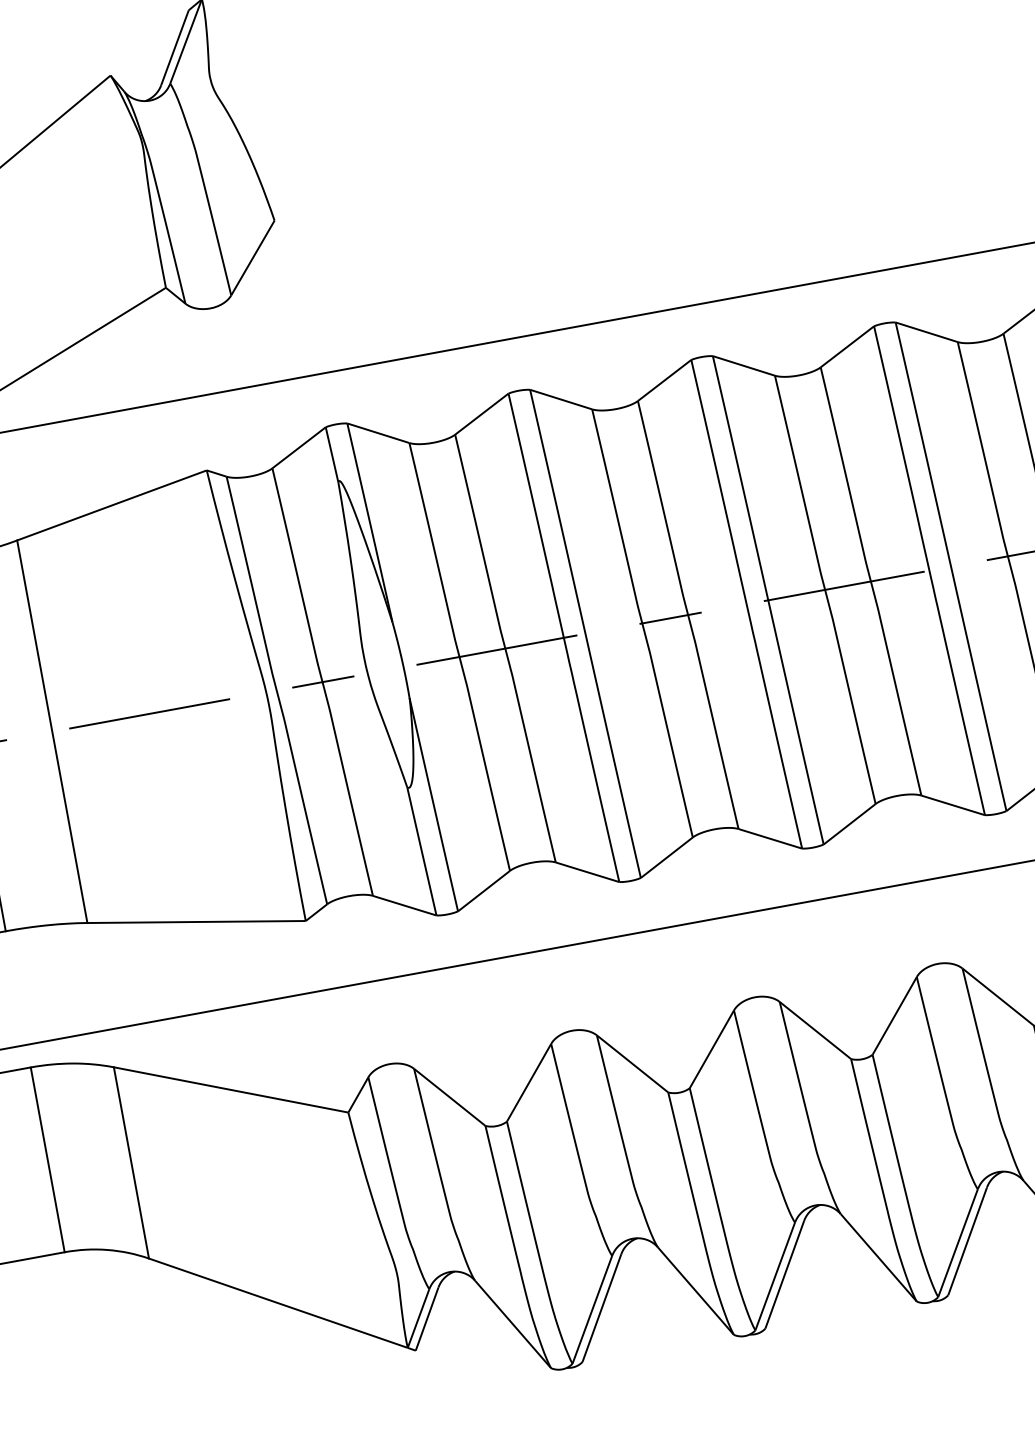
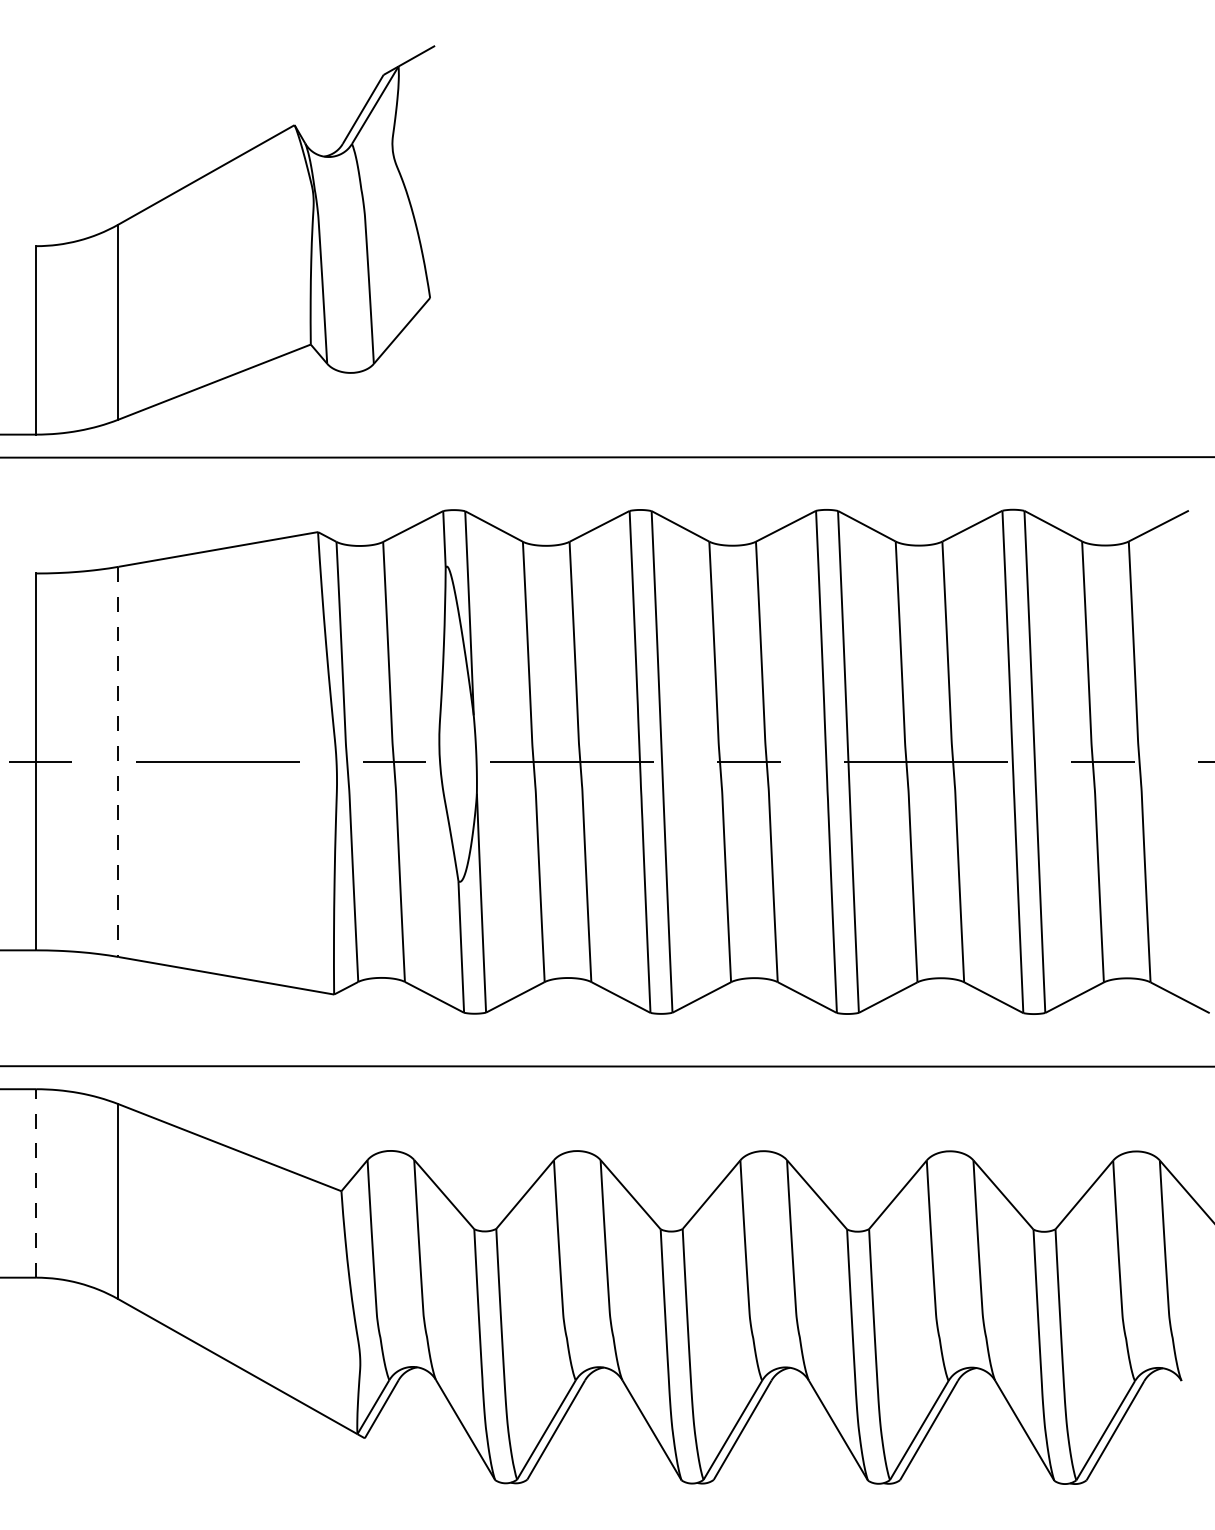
line: (52, 732) -> (118, 762), solid -> dashed
line: (47, 1158) -> (36, 1182), solid -> dashed

